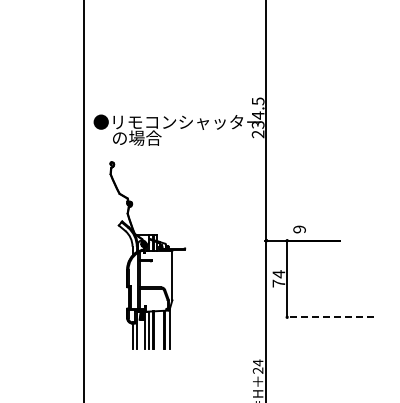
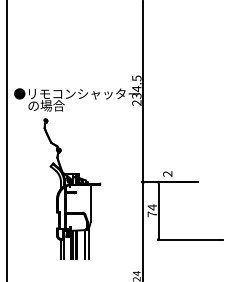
text: (299, 229) -> (167, 173), 9 -> 2
part: (147, 255) -> (72, 188), moved
line: (330, 317) -> (190, 239), dashed -> solid

